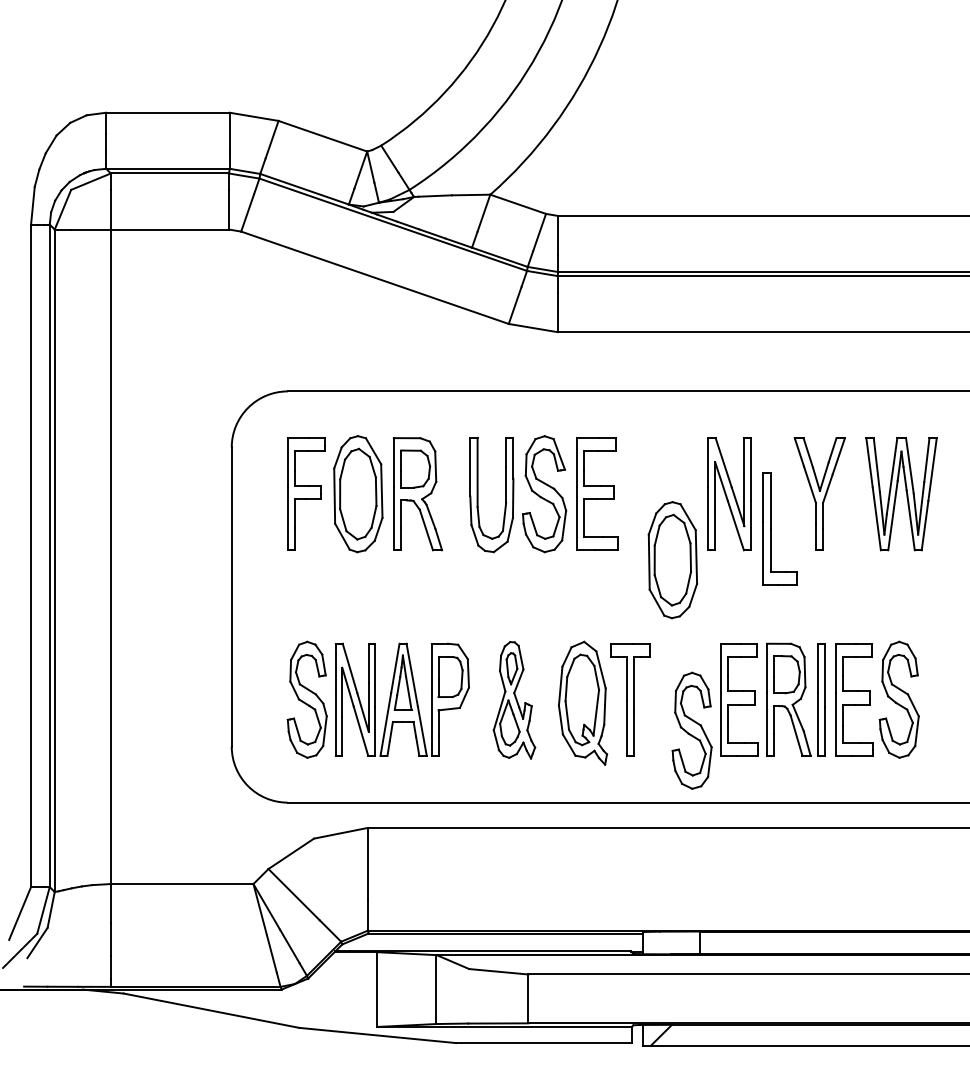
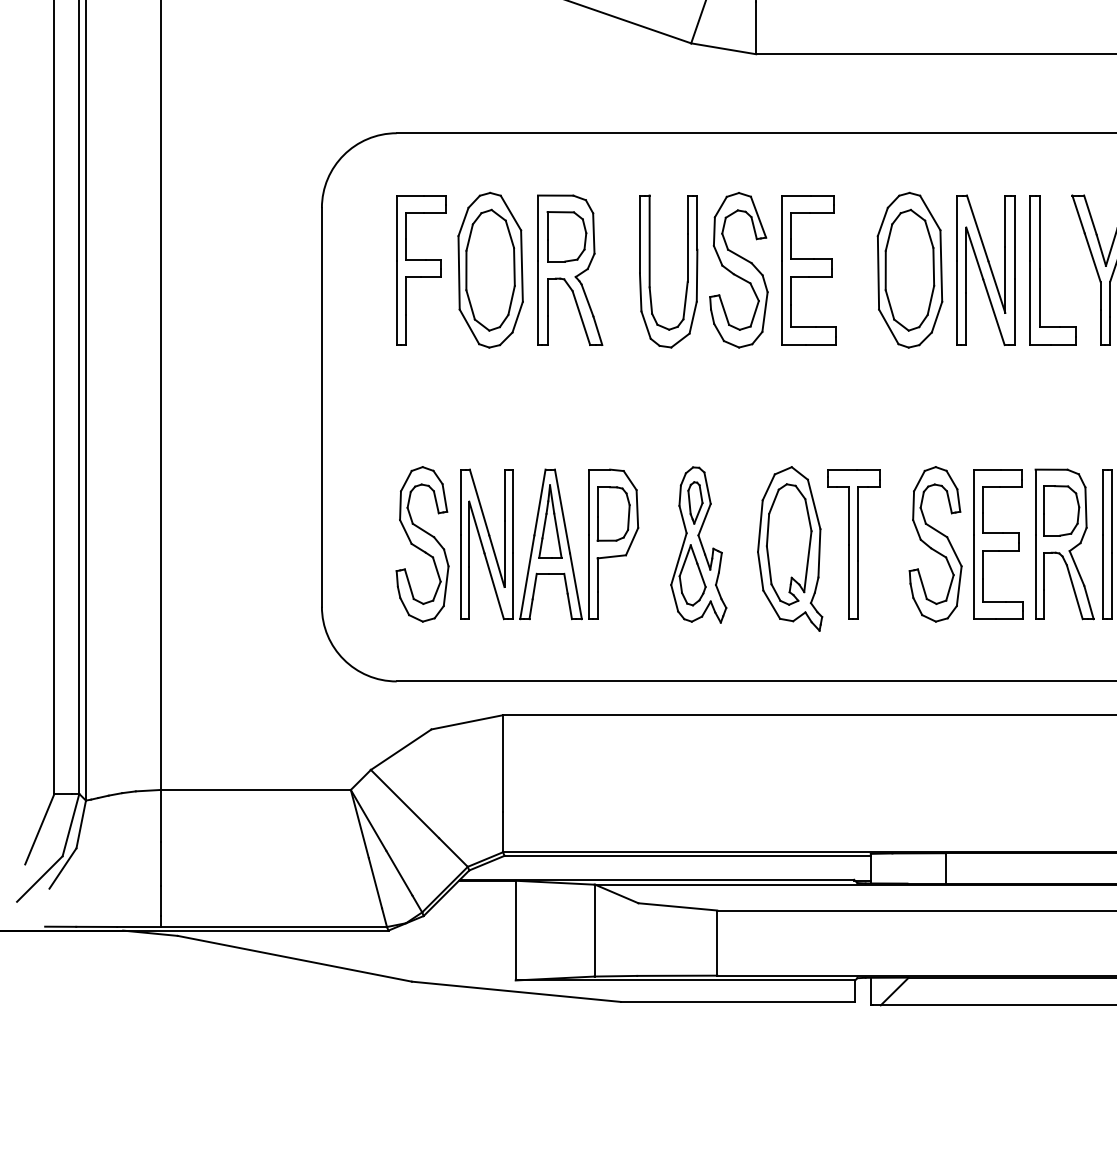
part: (771, 528) -> (1041, 269), moved
part: (672, 560) -> (909, 270), moved
part: (691, 730) -> (934, 543), moved

